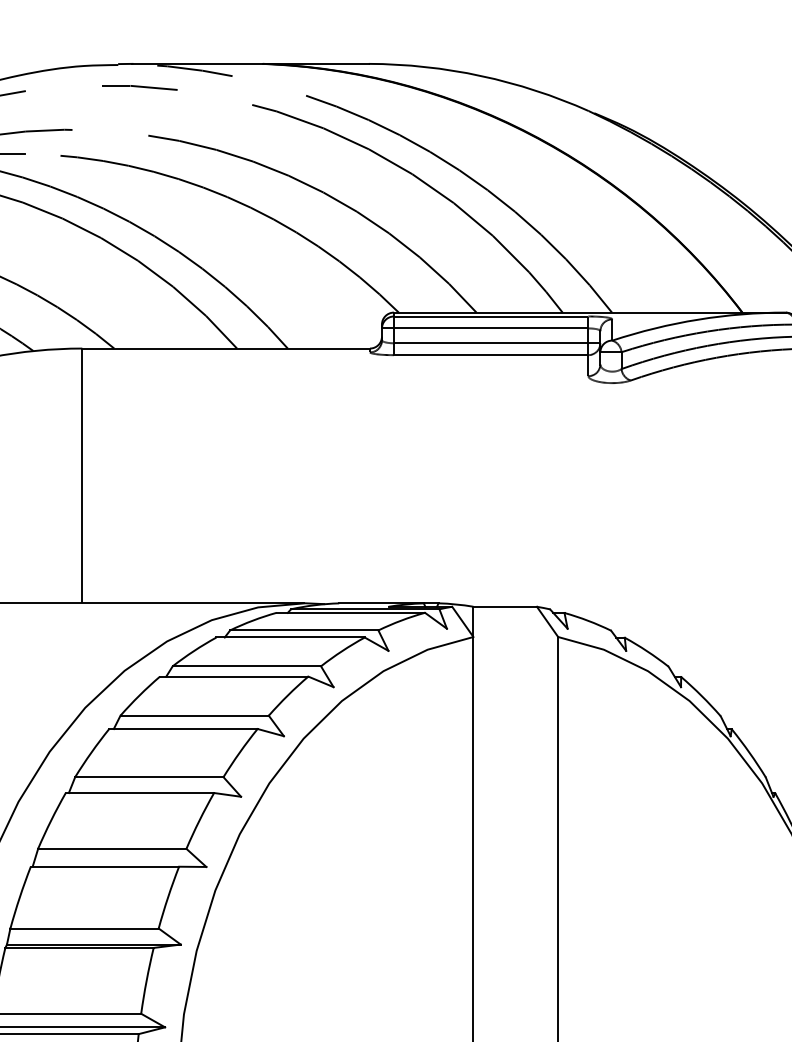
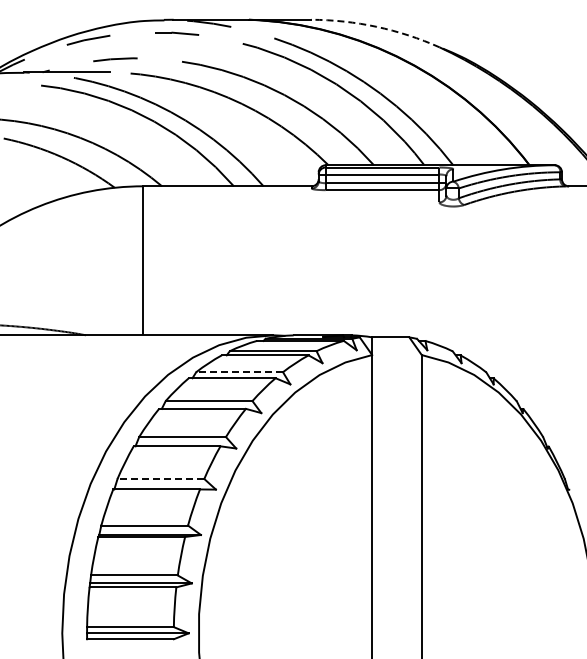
arc: (480, 75) -> (376, 26), solid -> dashed
line: (246, 666) -> (239, 372), solid -> dashed
line: (111, 849) -> (160, 479), solid -> dashed

